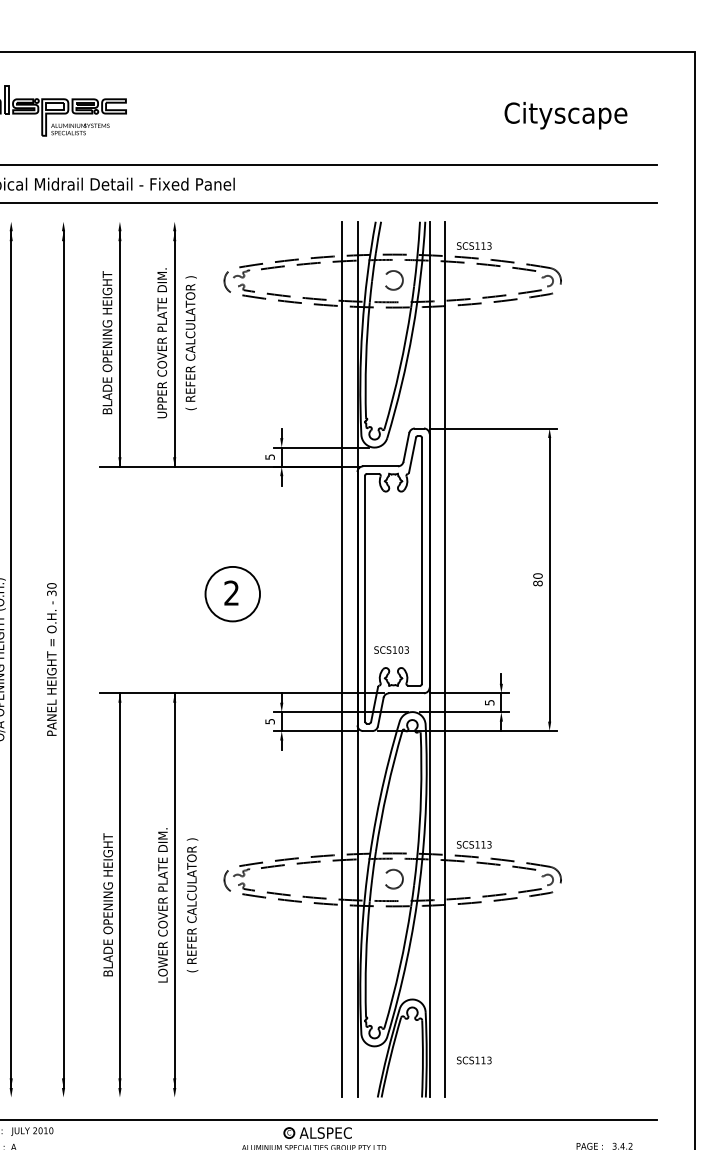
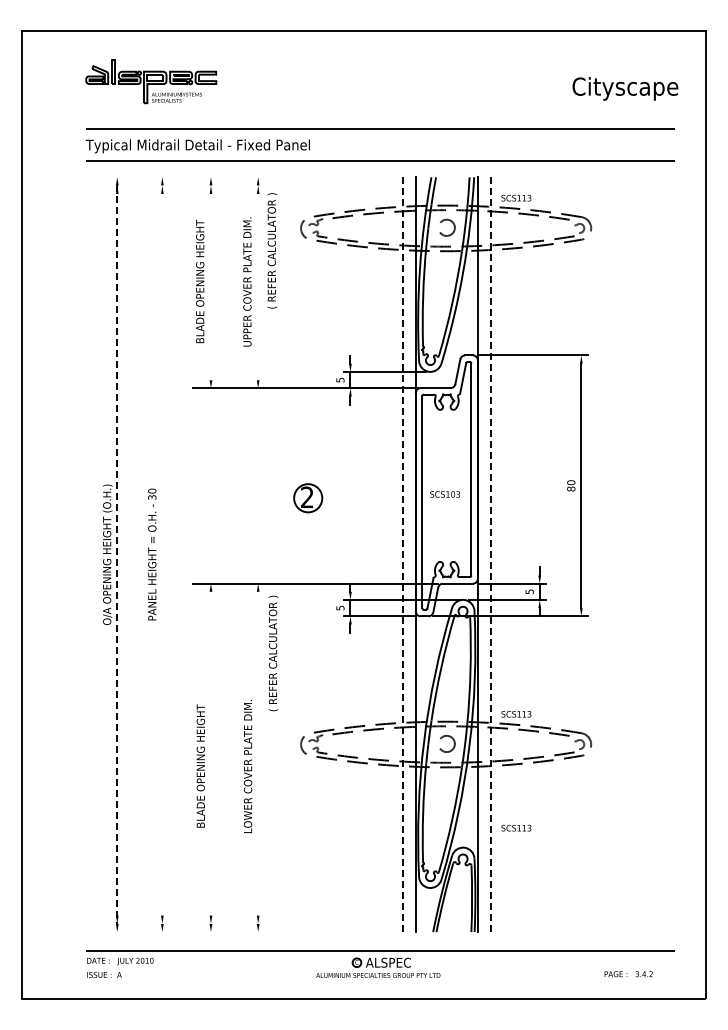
text: (566, 115) -> (625, 88), moved
text: (191, 342) -> (272, 250), moved
line: (119, 348) -> (210, 286), removed
line: (175, 348) -> (258, 286), removed
circle: (231, 593) -> (307, 497), size x0.6
text: (390, 650) -> (444, 494), moved
line: (63, 659) -> (162, 554), removed
line: (11, 660) -> (117, 555), solid -> dashed
line: (342, 660) -> (402, 555), solid -> dashed
line: (445, 660) -> (491, 555), solid -> dashed
line: (119, 890) -> (210, 753), removed
line: (175, 890) -> (258, 753), removed
text: (192, 905) -> (273, 653), moved
text: (474, 1059) -> (516, 827), moved

